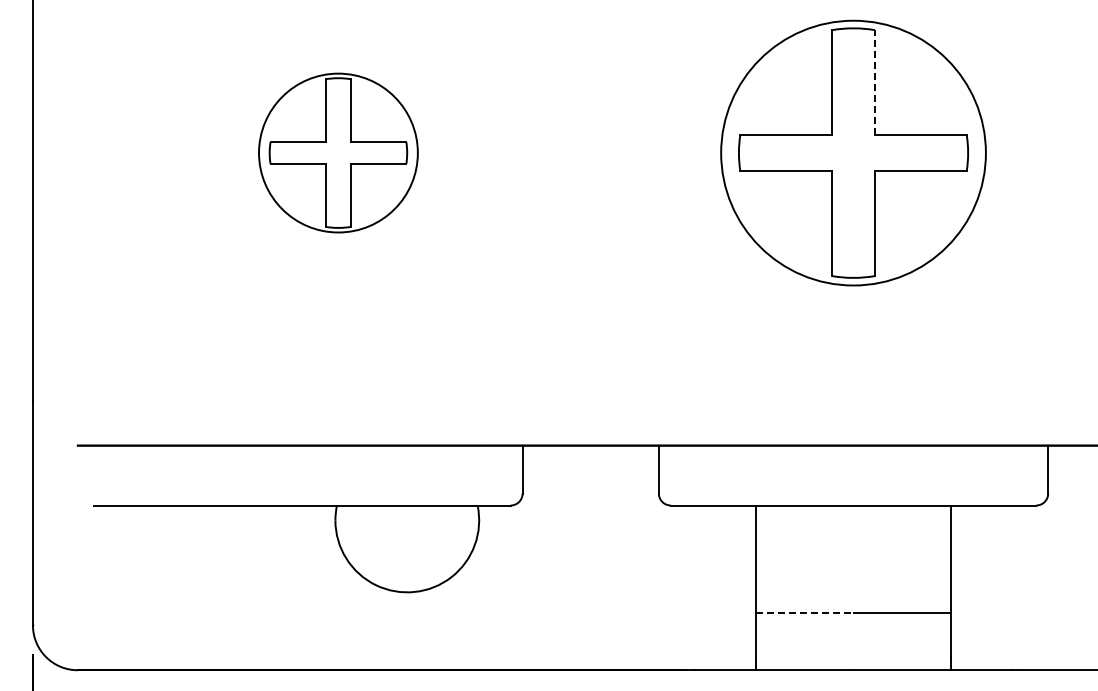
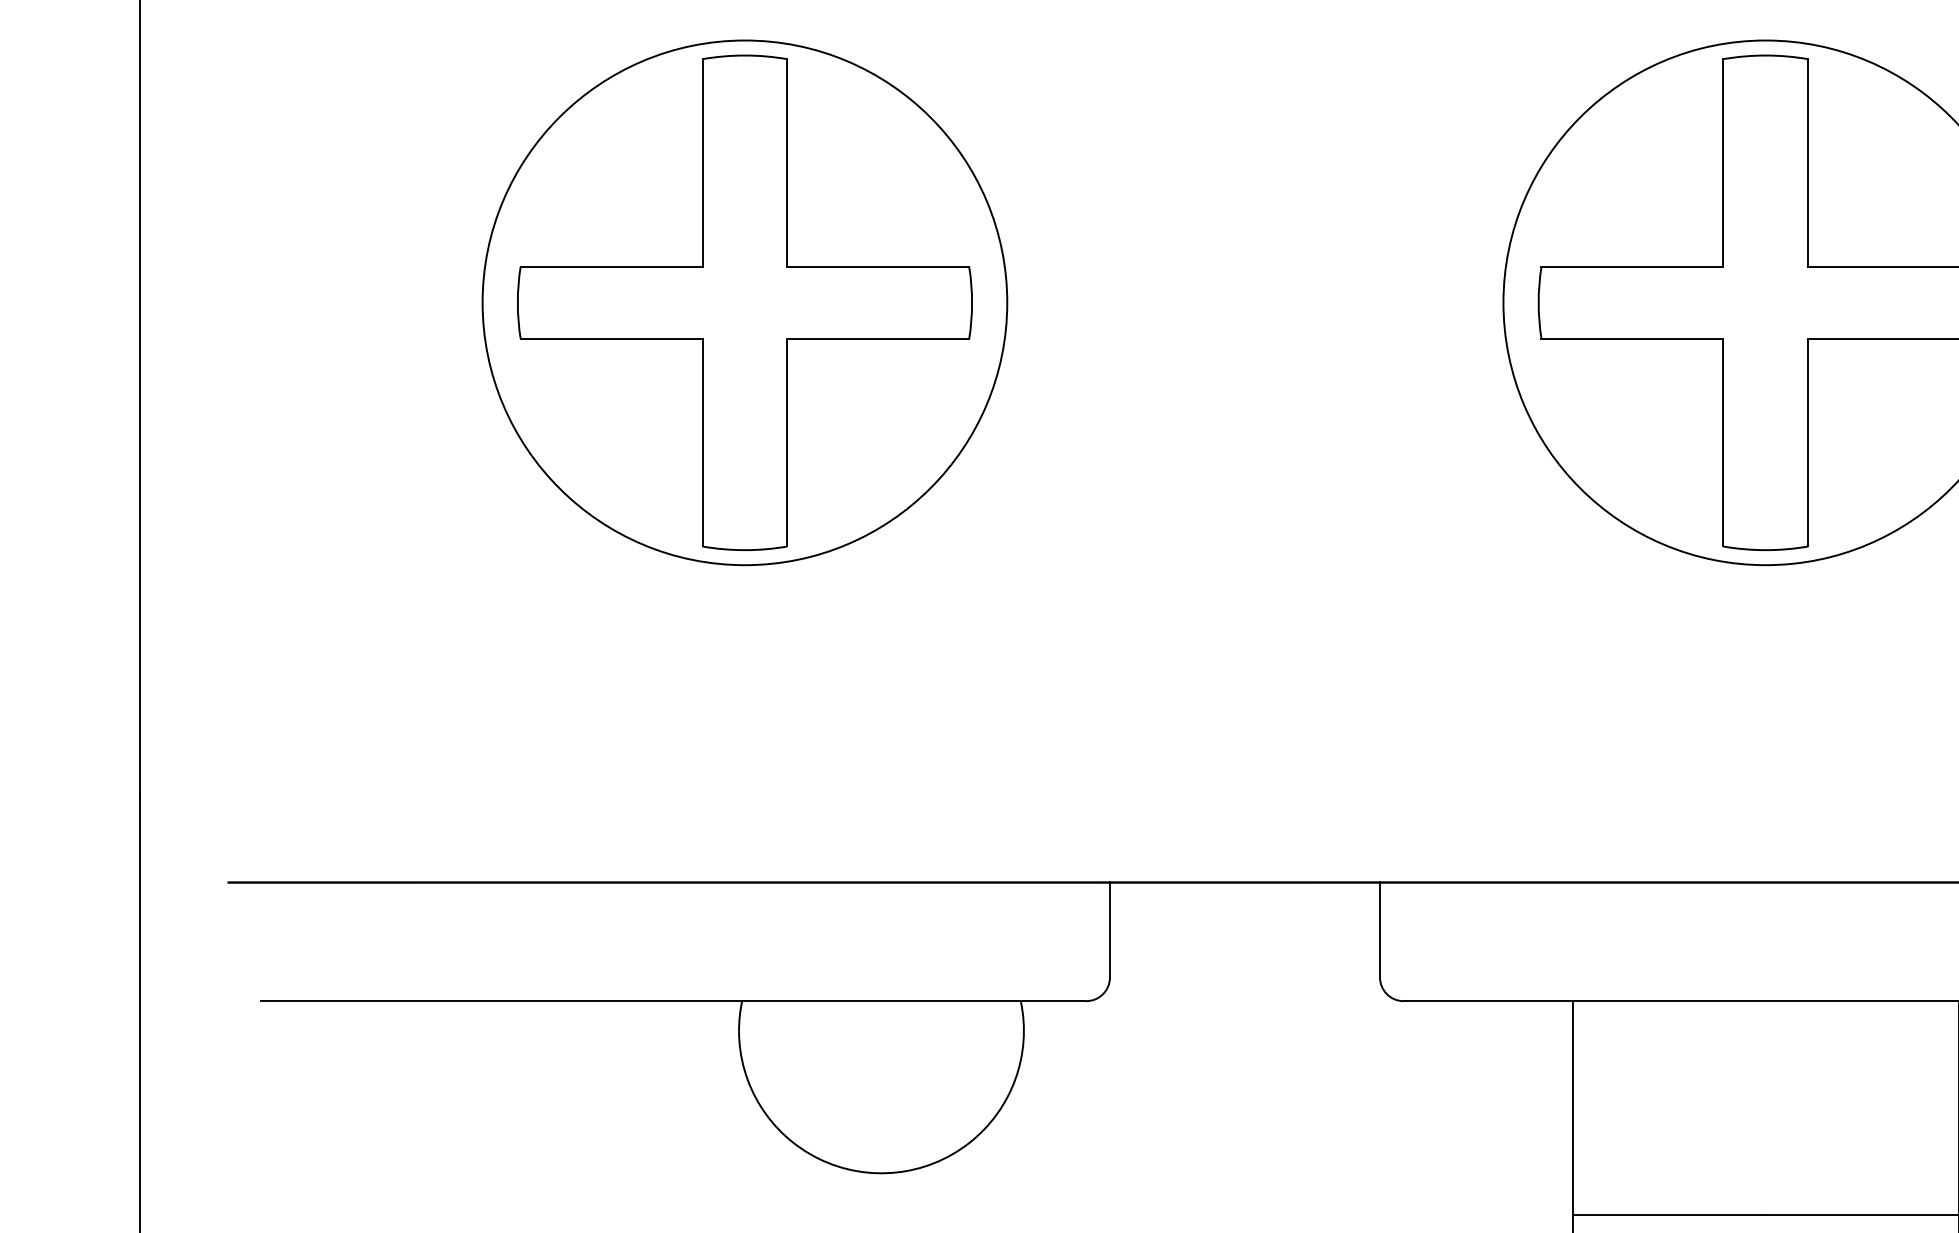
line: (874, 82) -> (1807, 162), dashed -> solid
part: (338, 152) -> (745, 301), size x1.67
line: (804, 613) -> (1668, 1215), dashed -> solid

